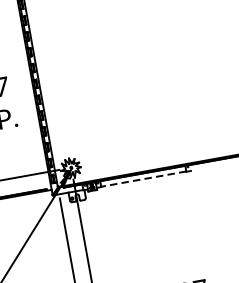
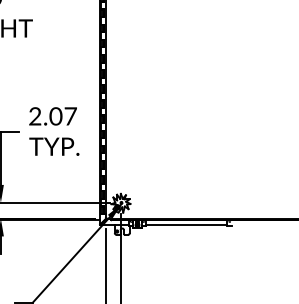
line: (143, 179) -> (186, 225), dashed -> solid

